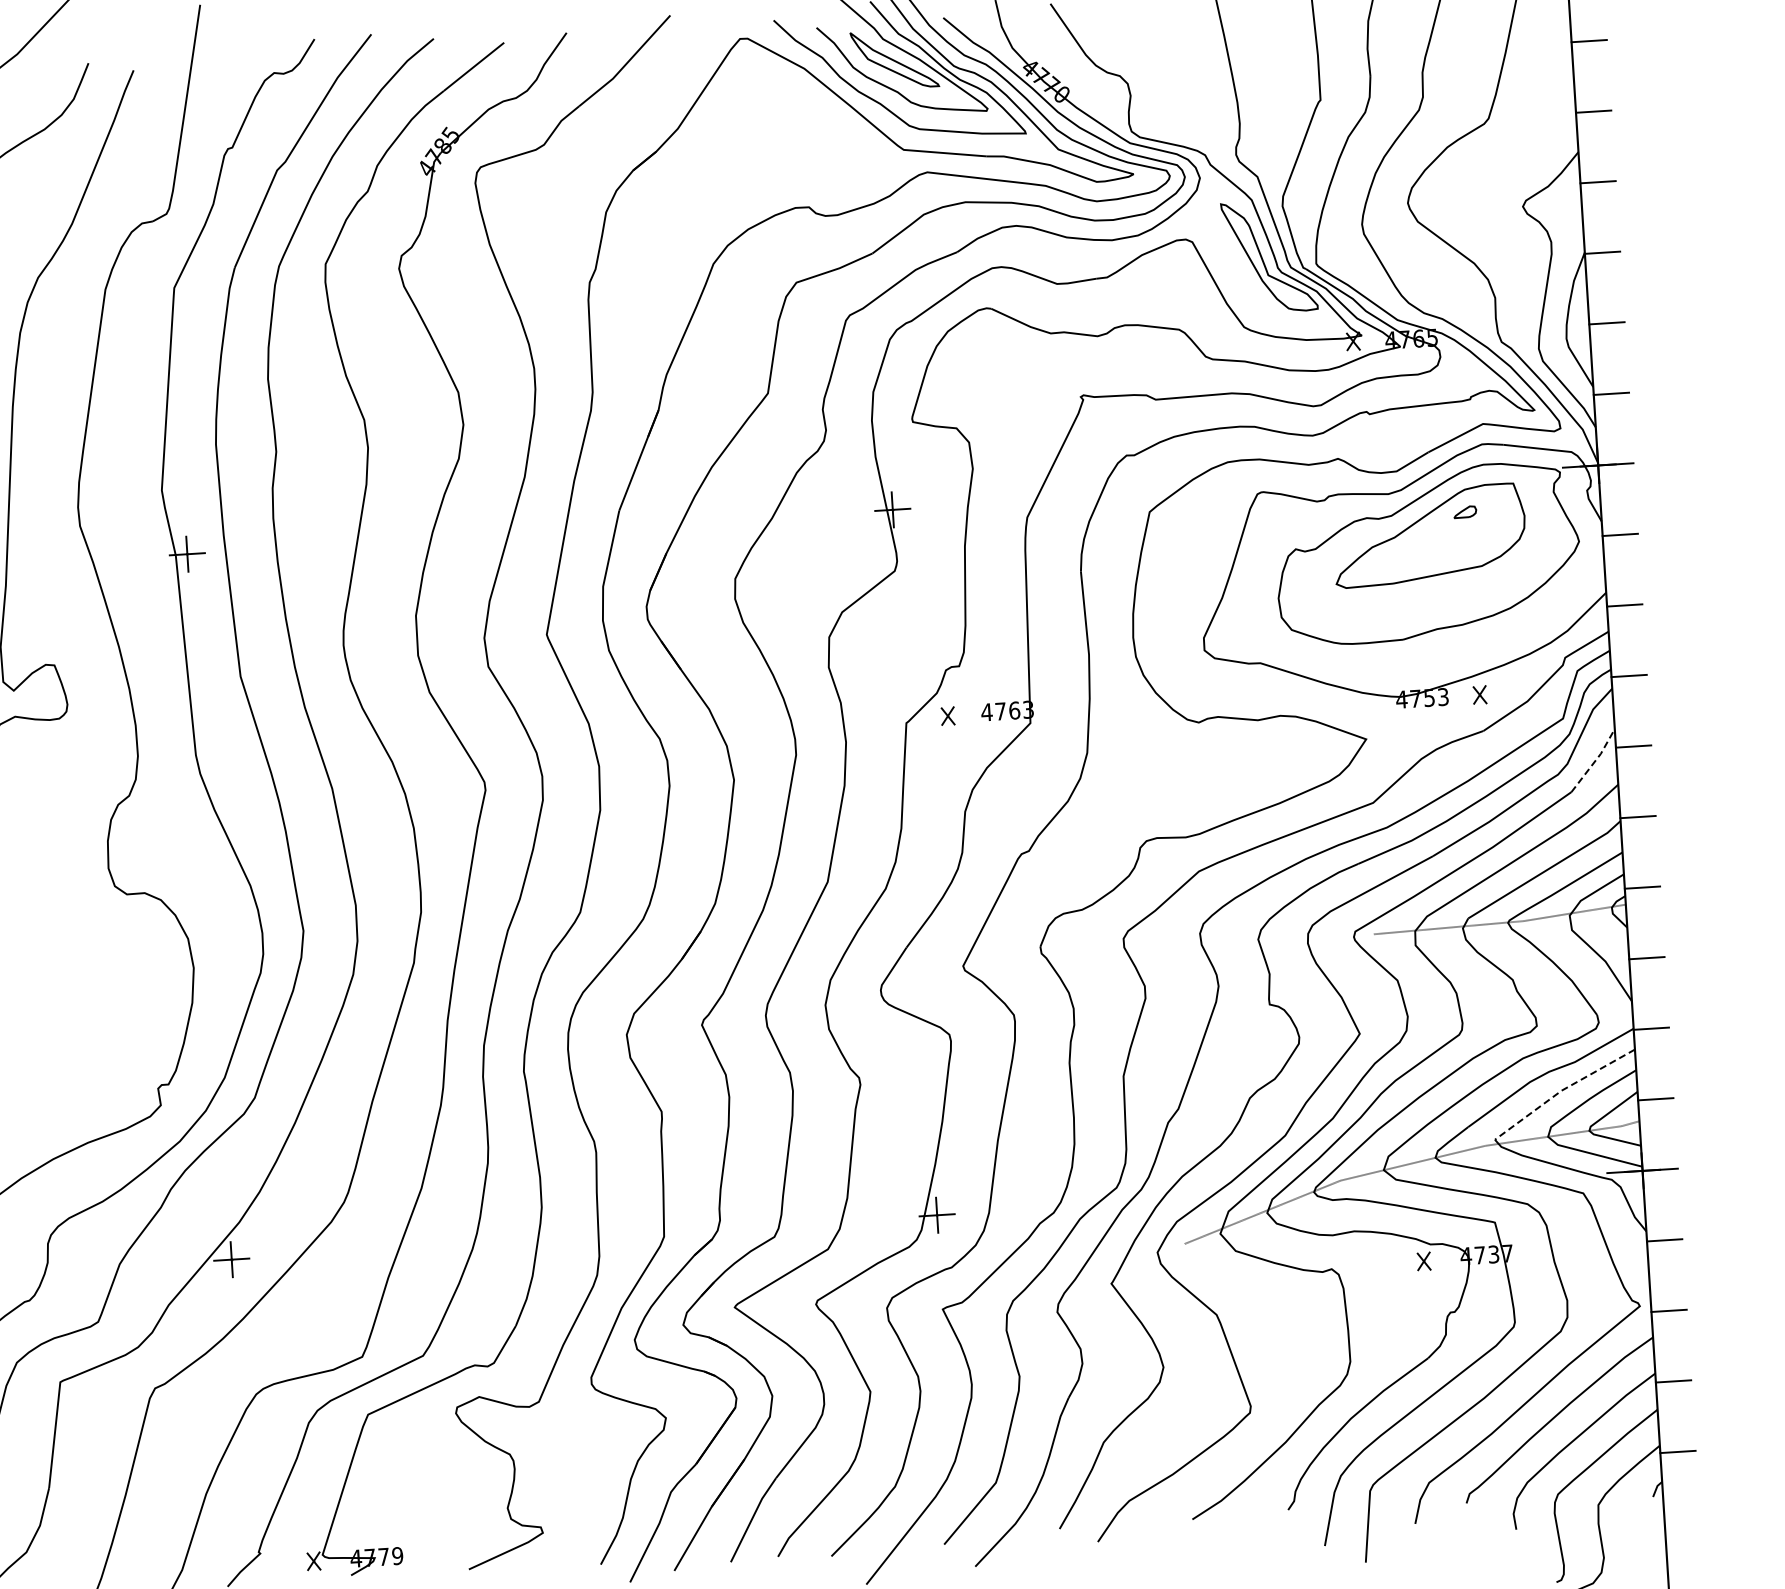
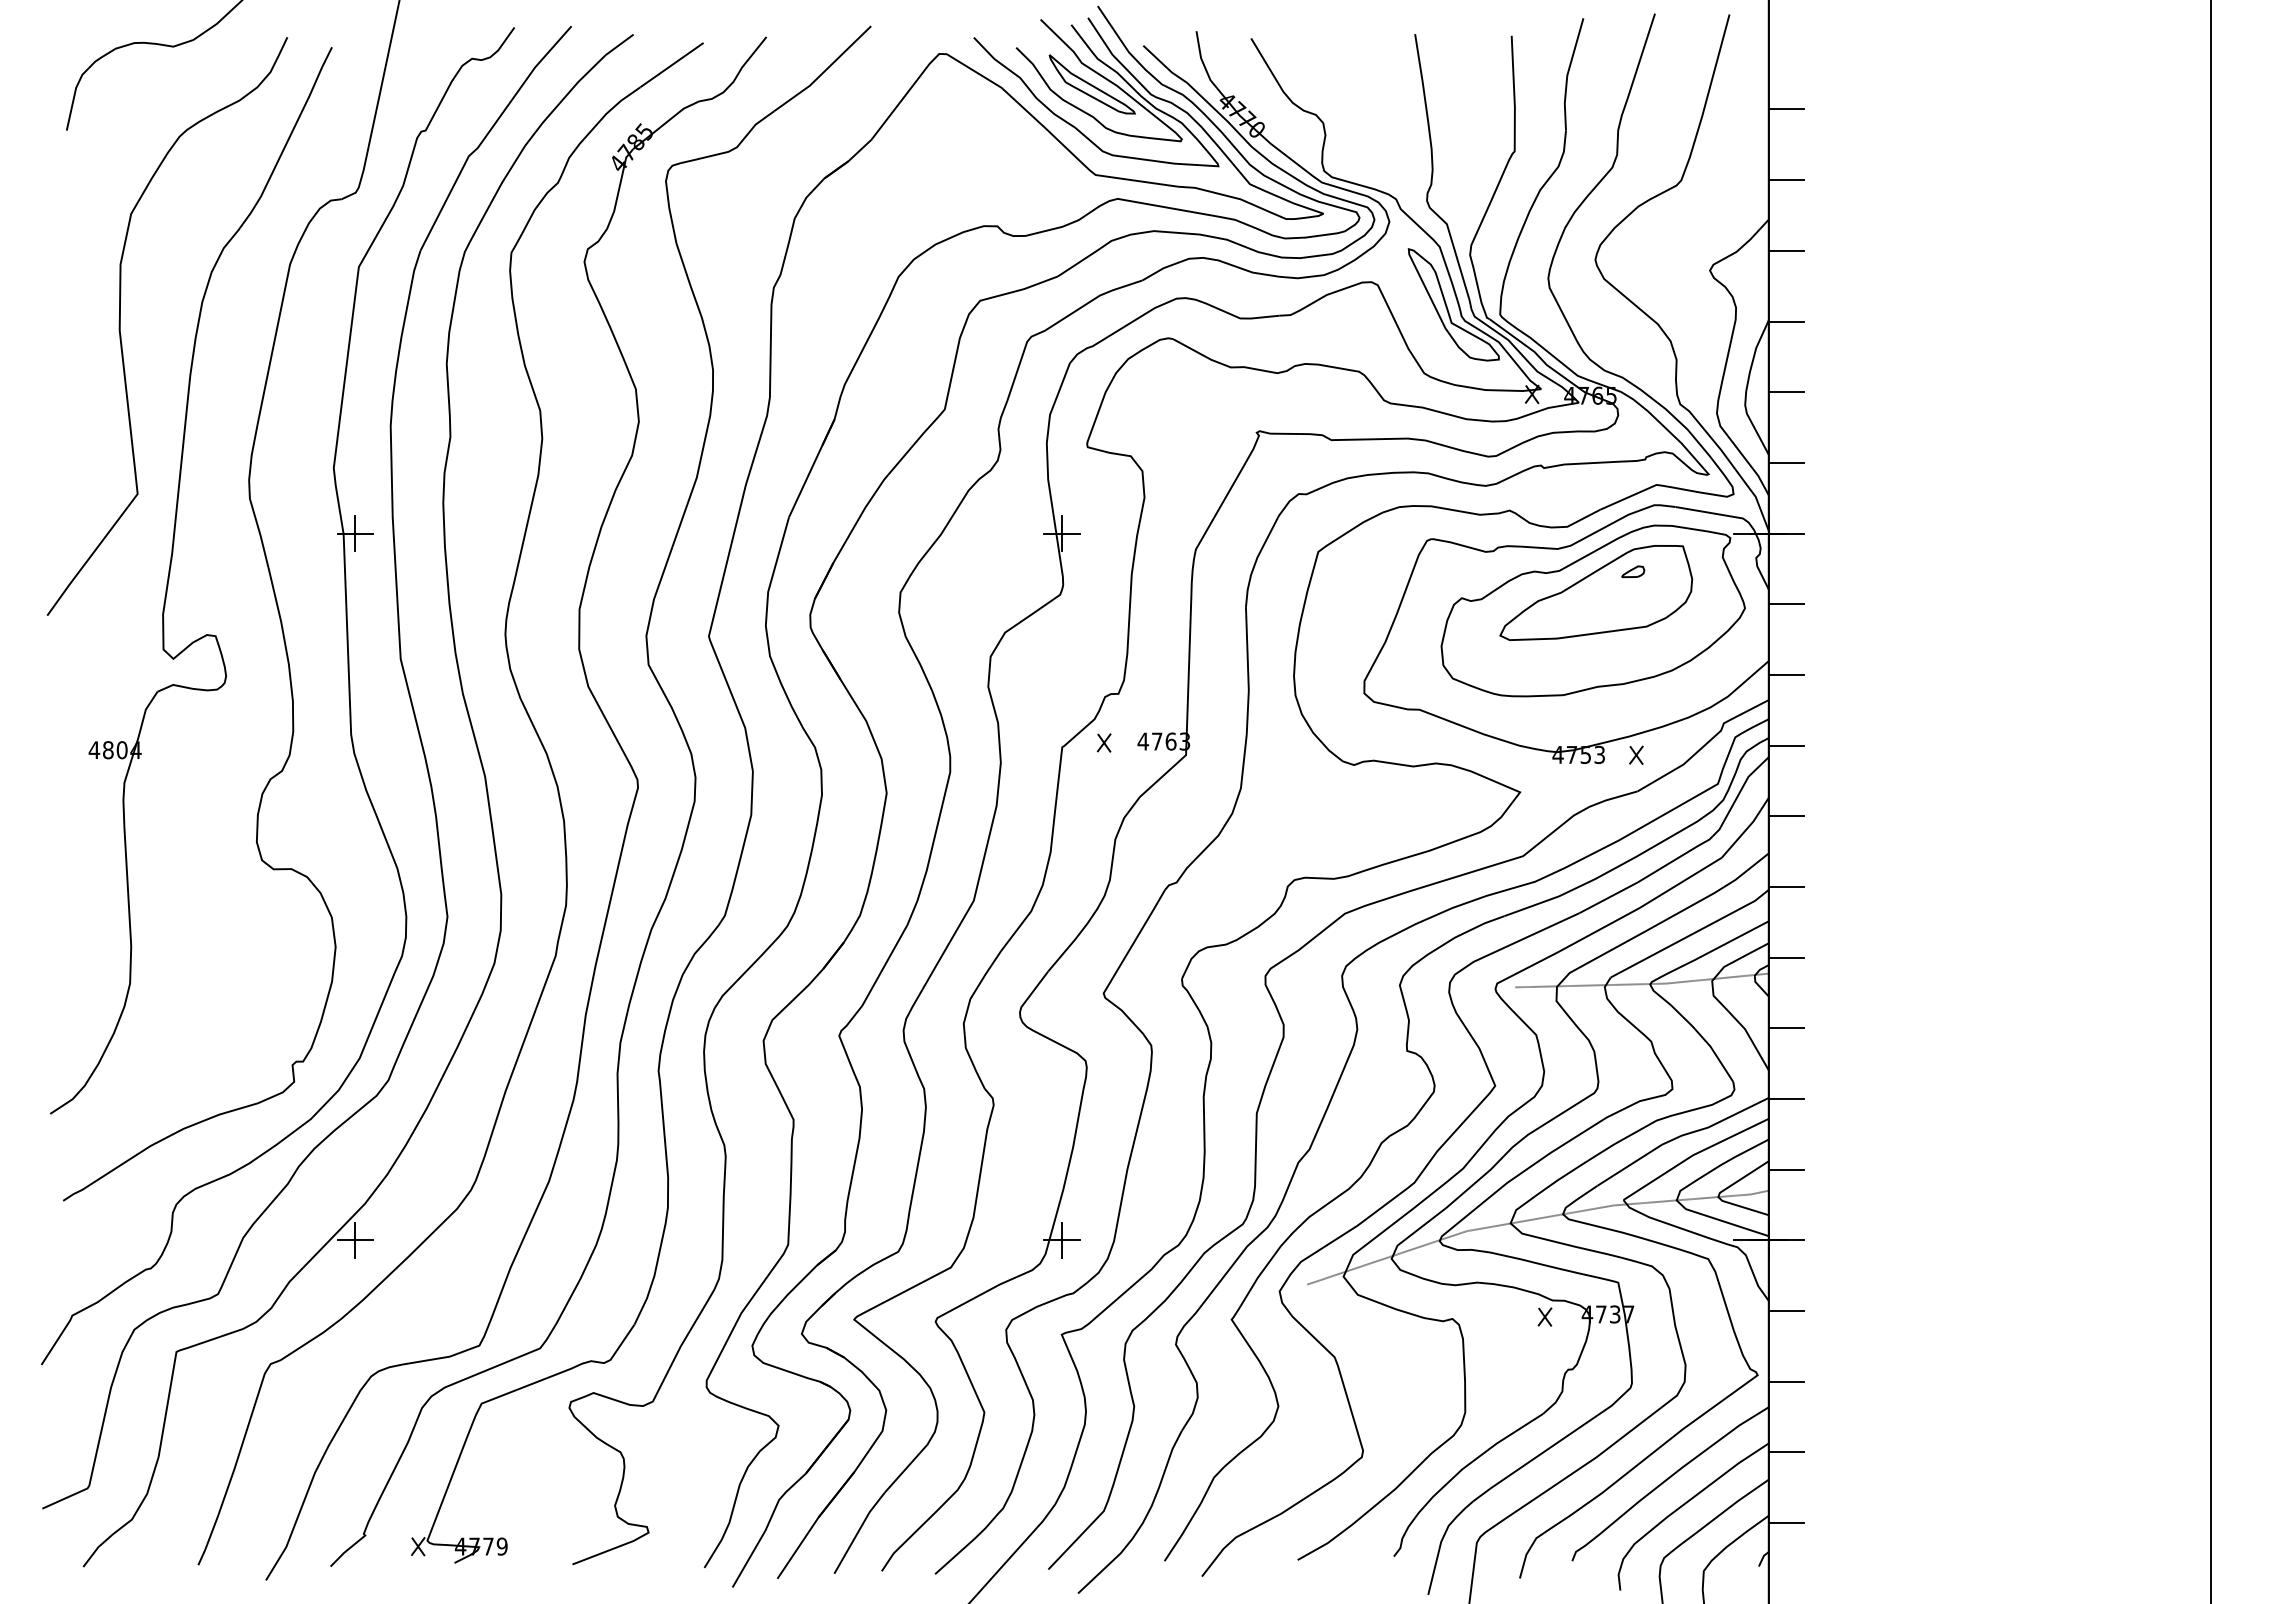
line: (1595, 761) -> (1747, 828), dashed -> solid
line: (1562, 1090) -> (1693, 1155), dashed -> solid

